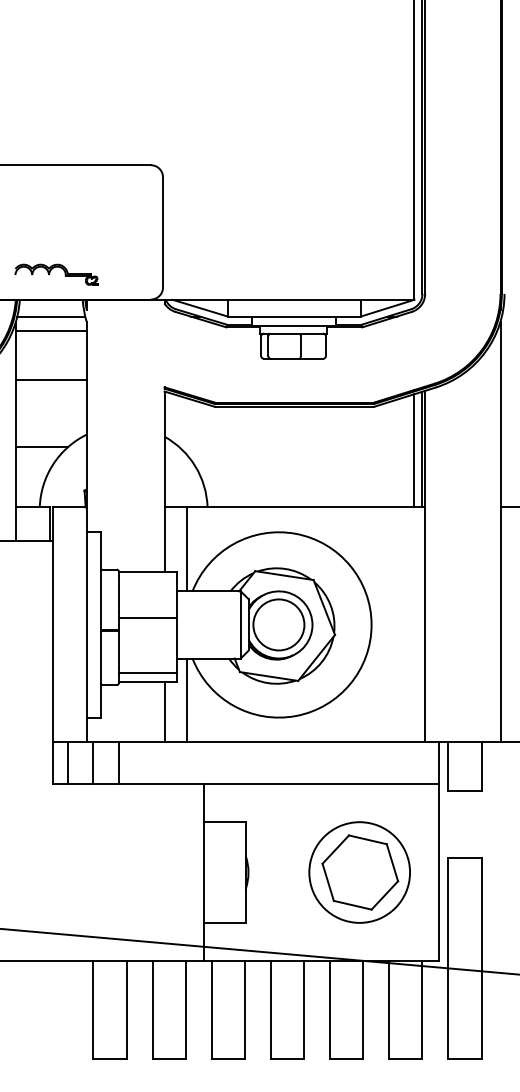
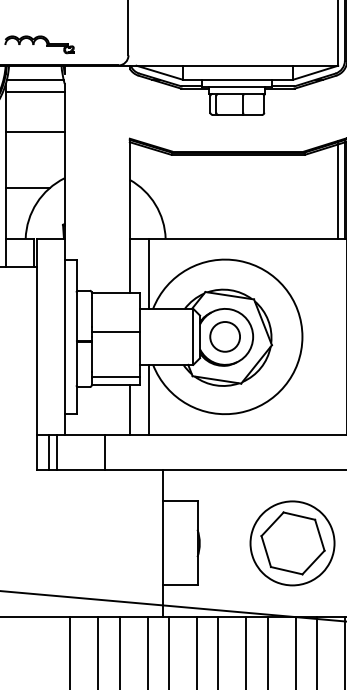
circle: (278, 624) -> (224, 336), size x0.7
line: (93, 763) -> (57, 452), moved
line: (118, 763) -> (104, 452), moved

